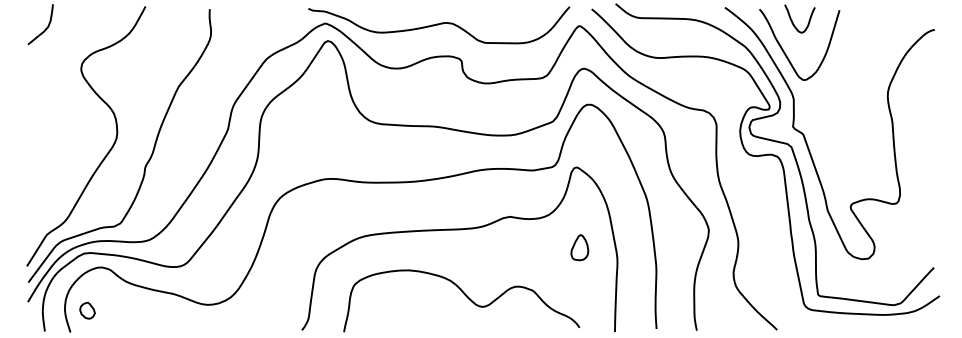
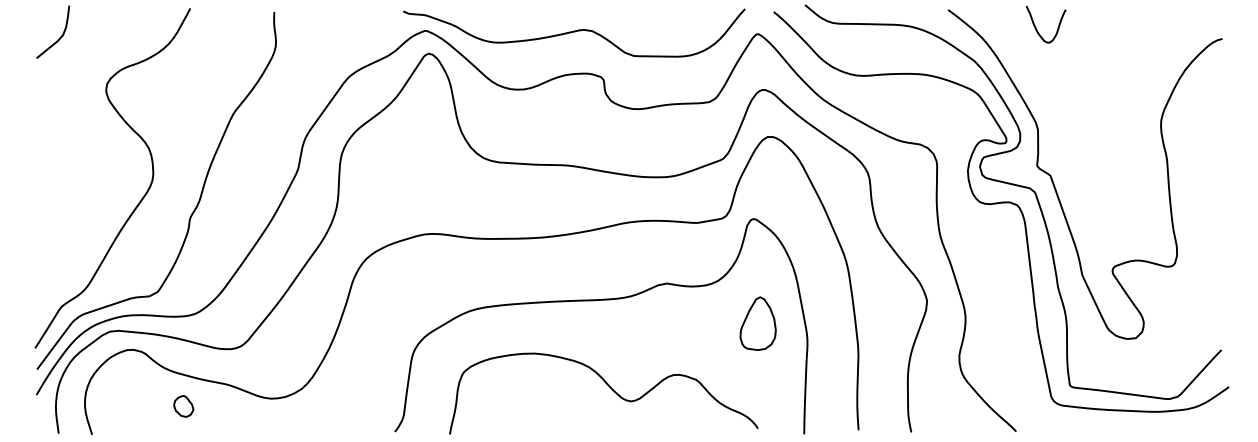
curve: (785, 52) -> (1027, 68), removed
part: (579, 247) -> (757, 323), size x1.6
part: (87, 310) -> (183, 406), moved

